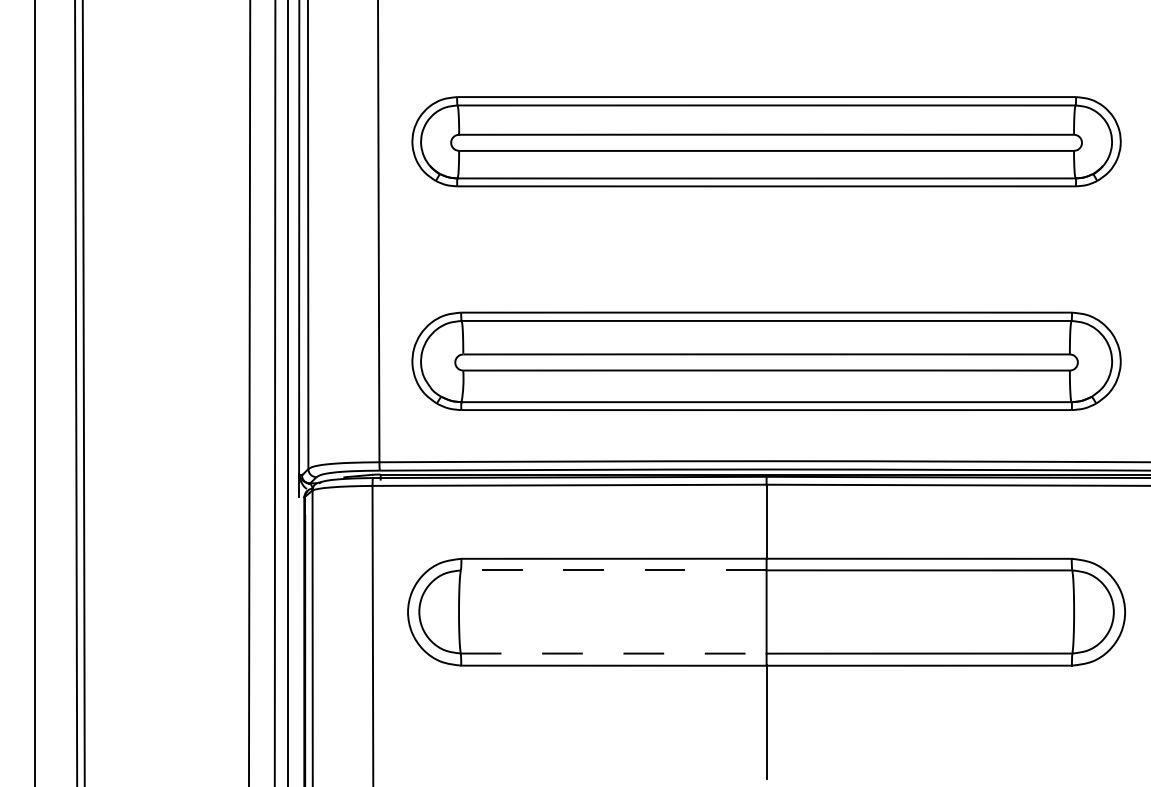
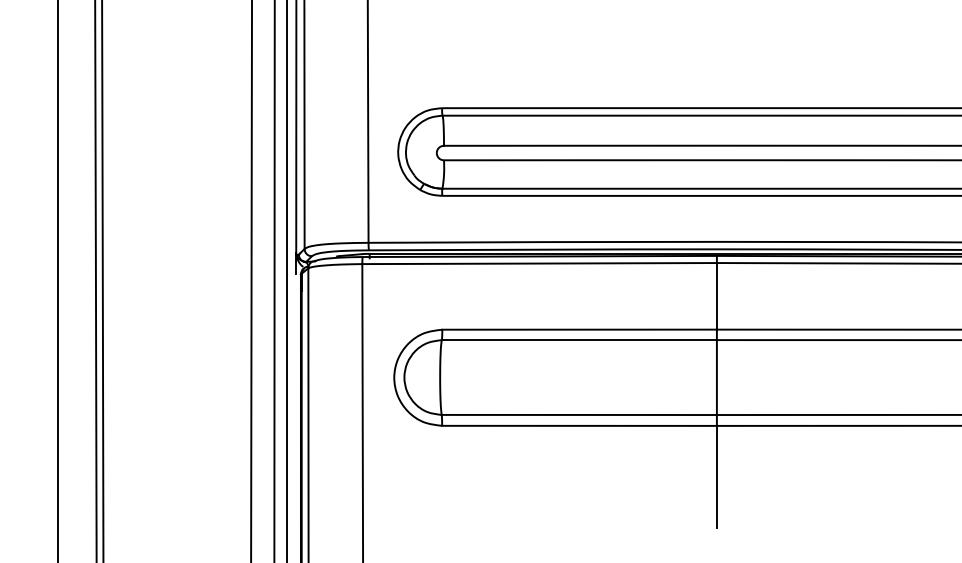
line: (613, 570) -> (579, 340), dashed -> solid
line: (613, 653) -> (579, 414), dashed -> solid

